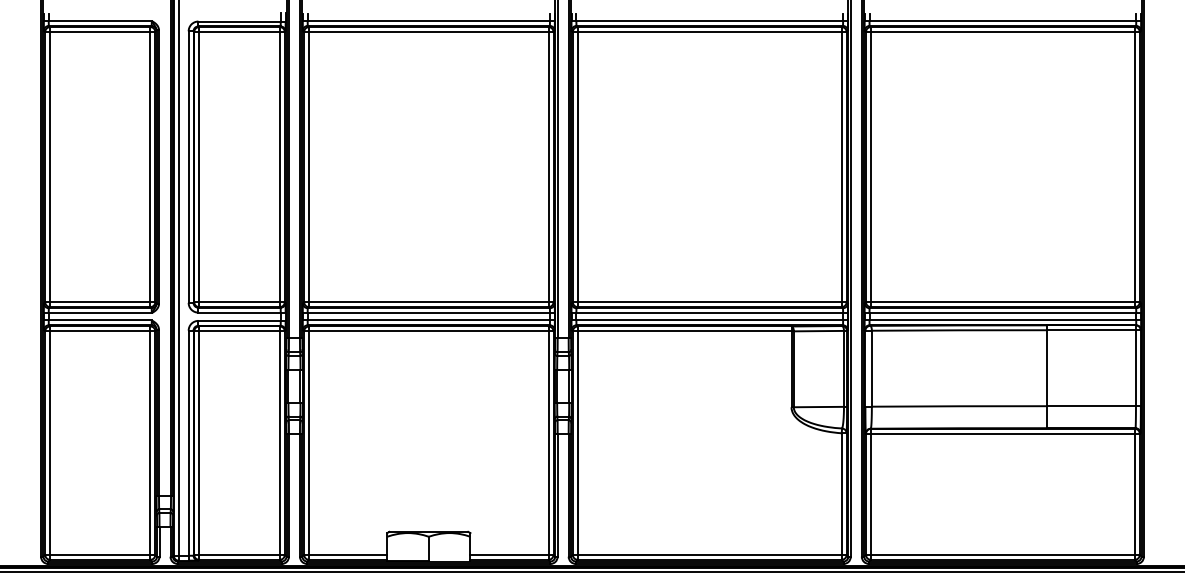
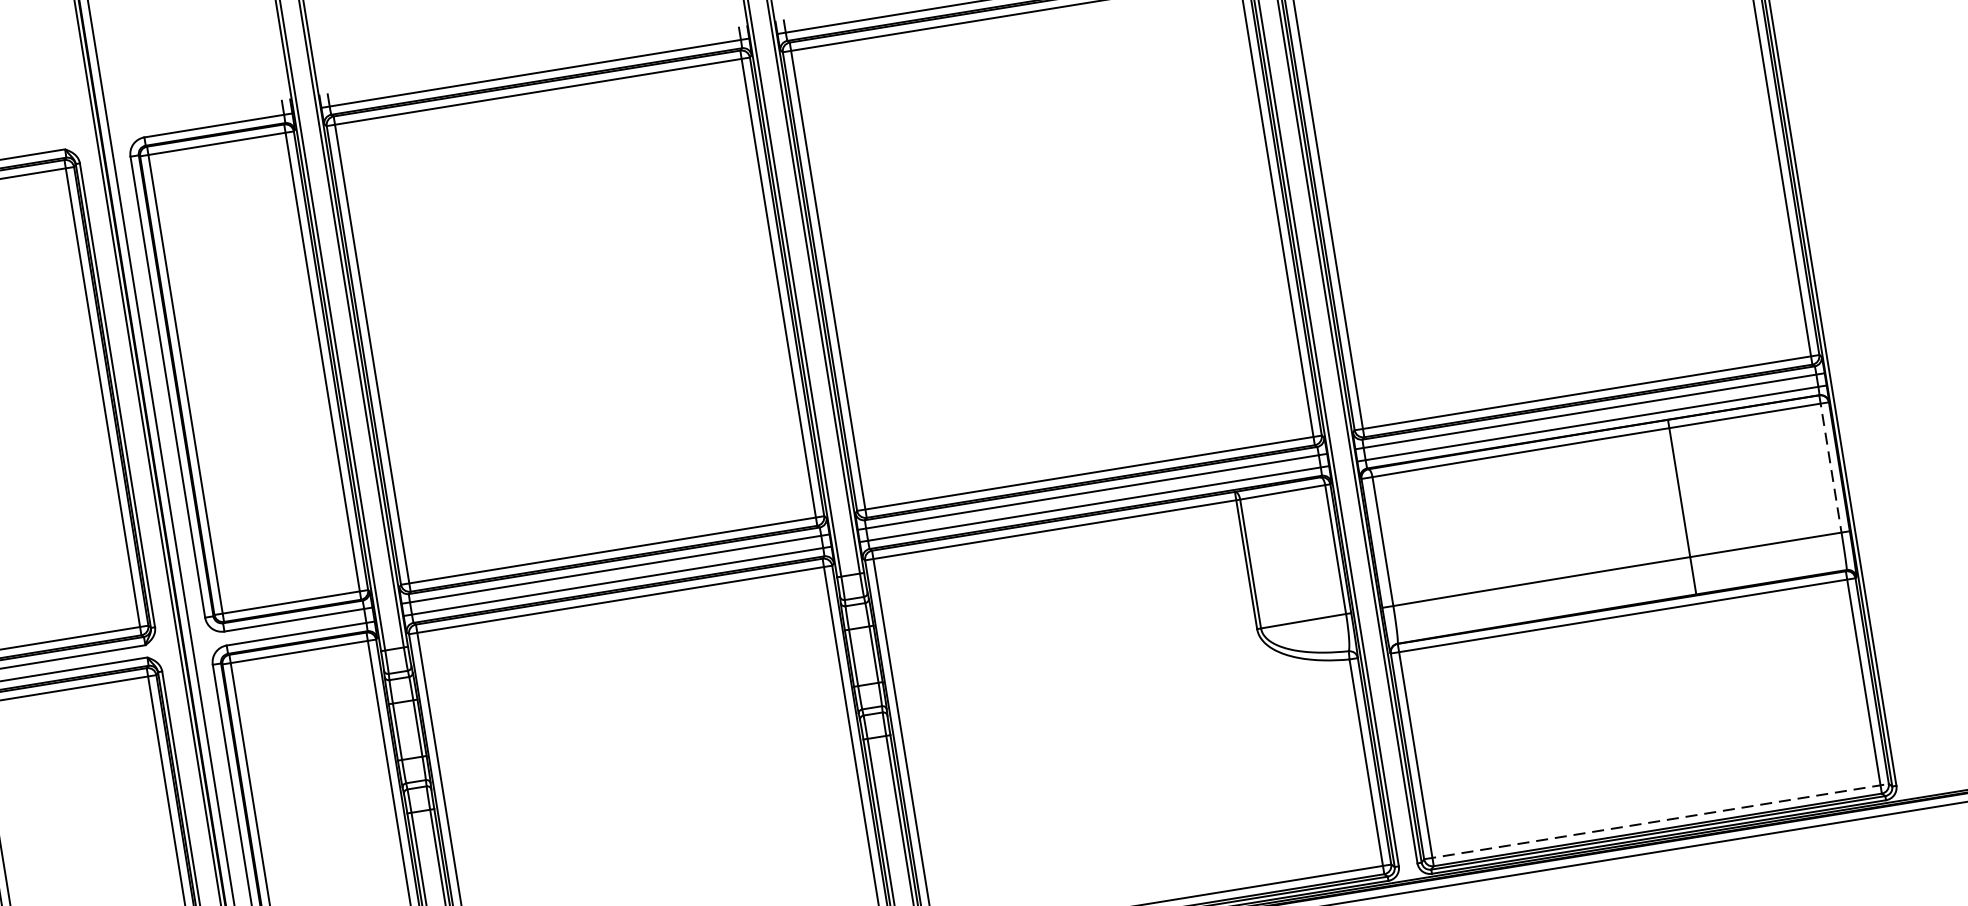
line: (1135, 366) -> (1829, 465), solid -> dashed
line: (1002, 554) -> (1655, 821), solid -> dashed

